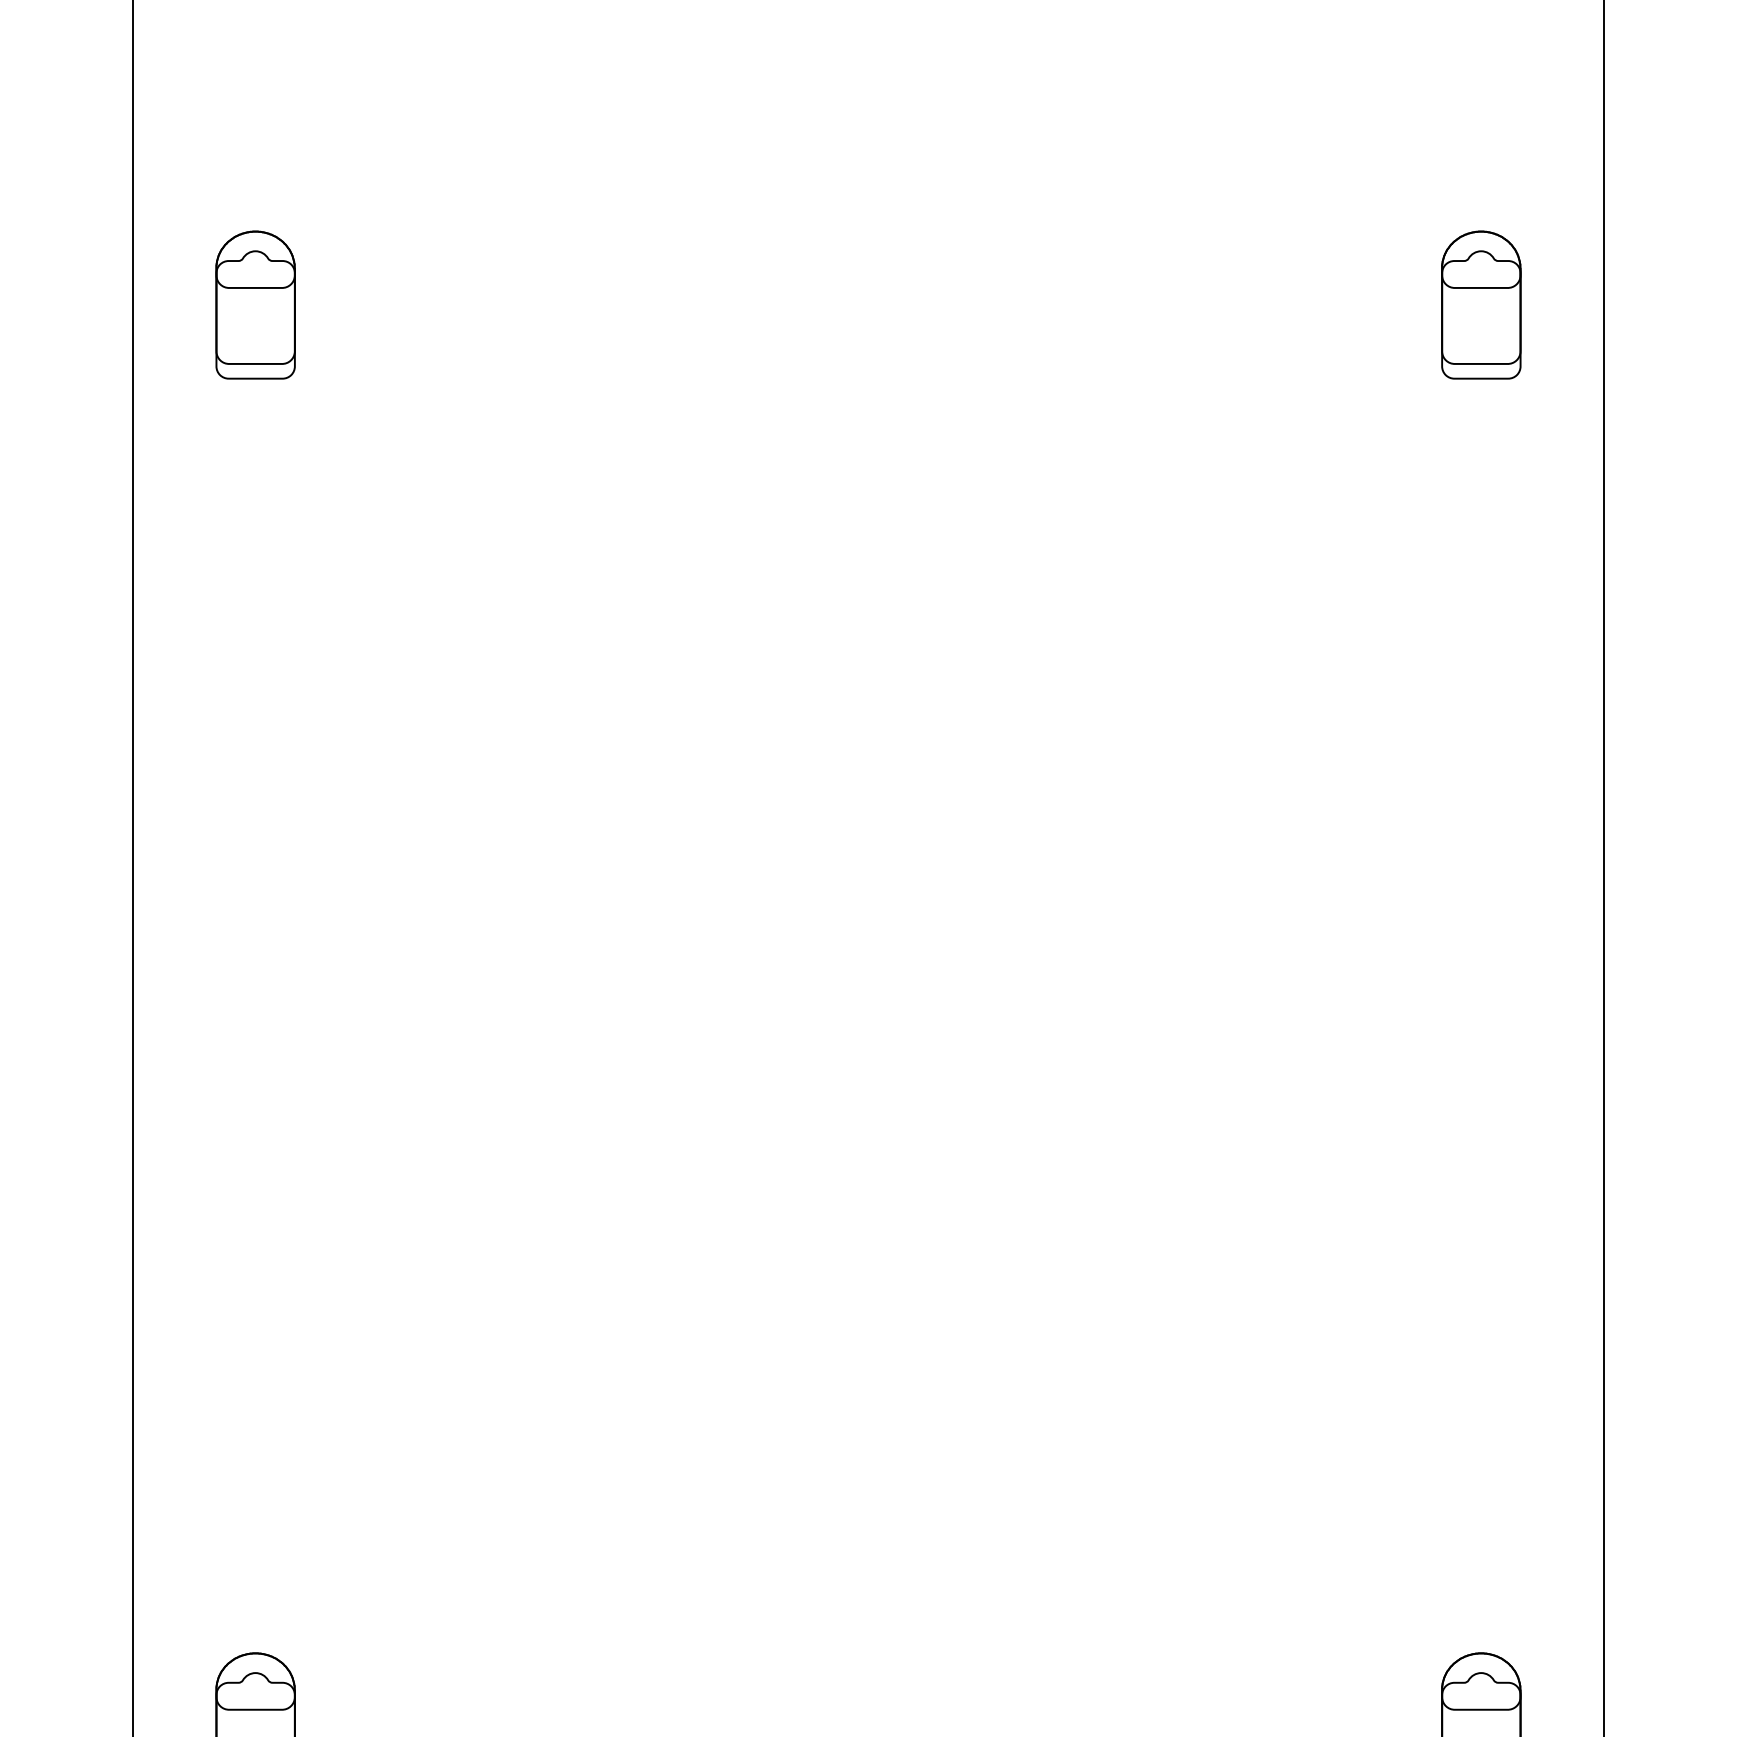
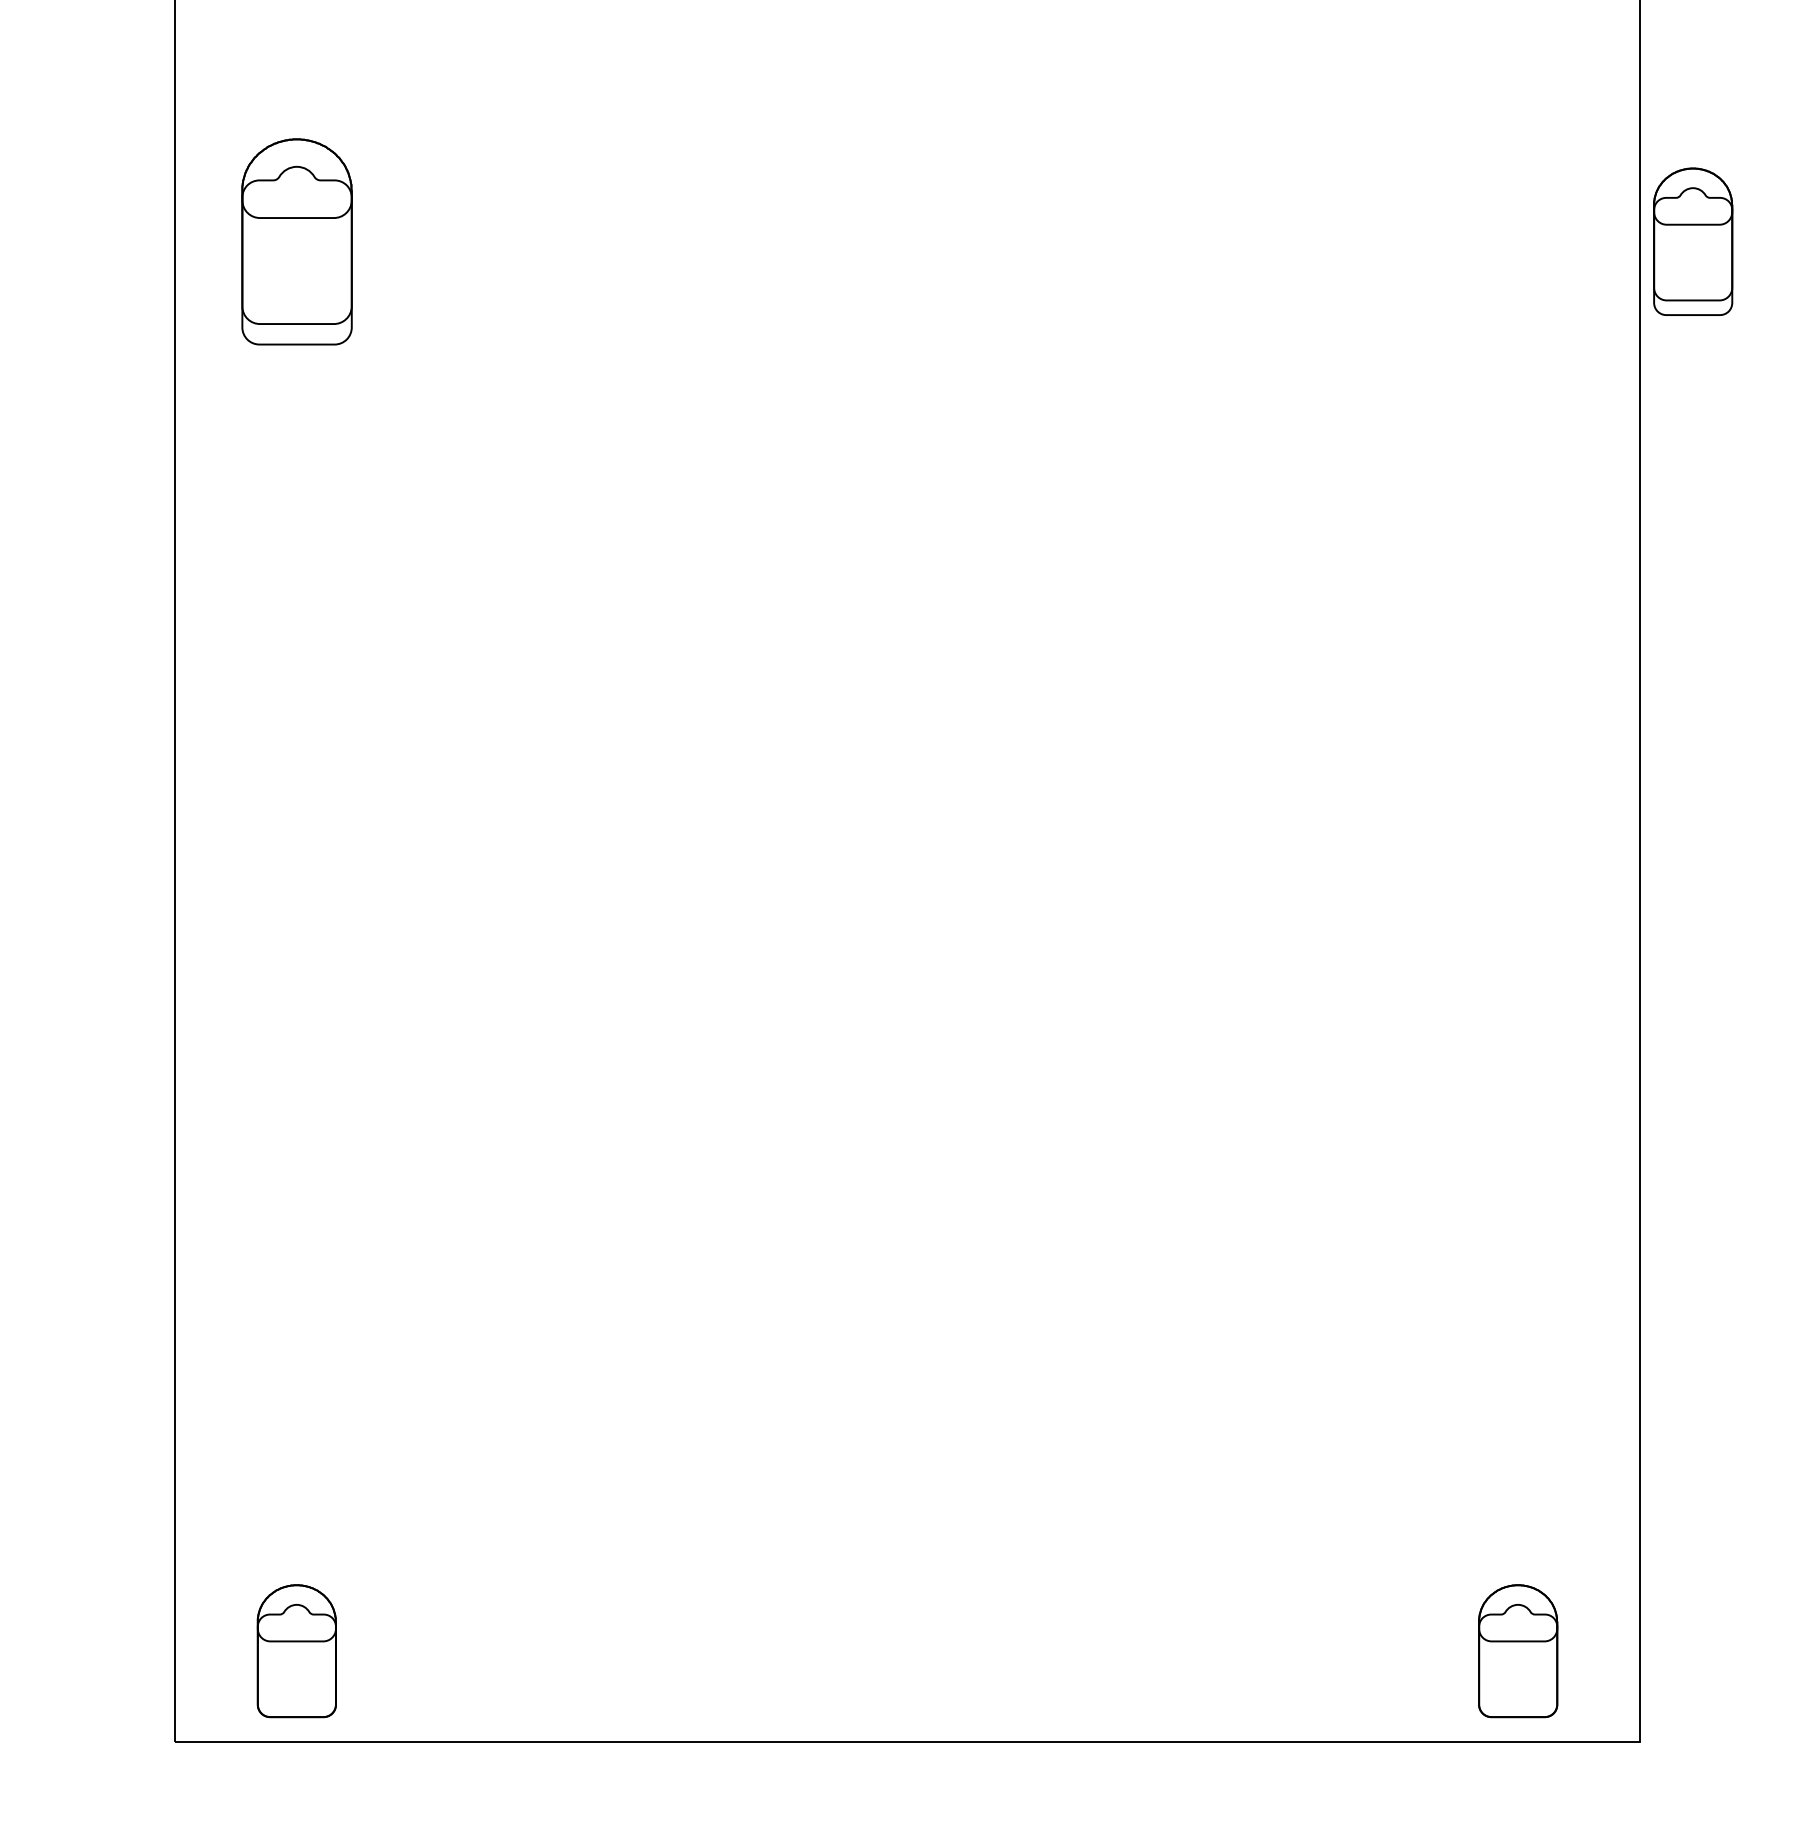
part: (255, 304) -> (296, 241), size x1.4
part: (1481, 304) -> (1693, 241), moved

